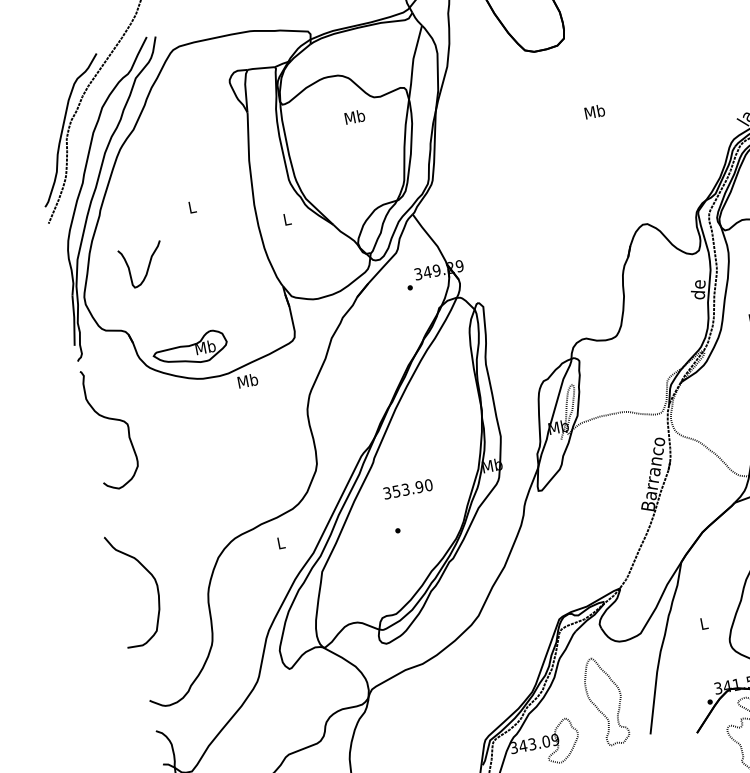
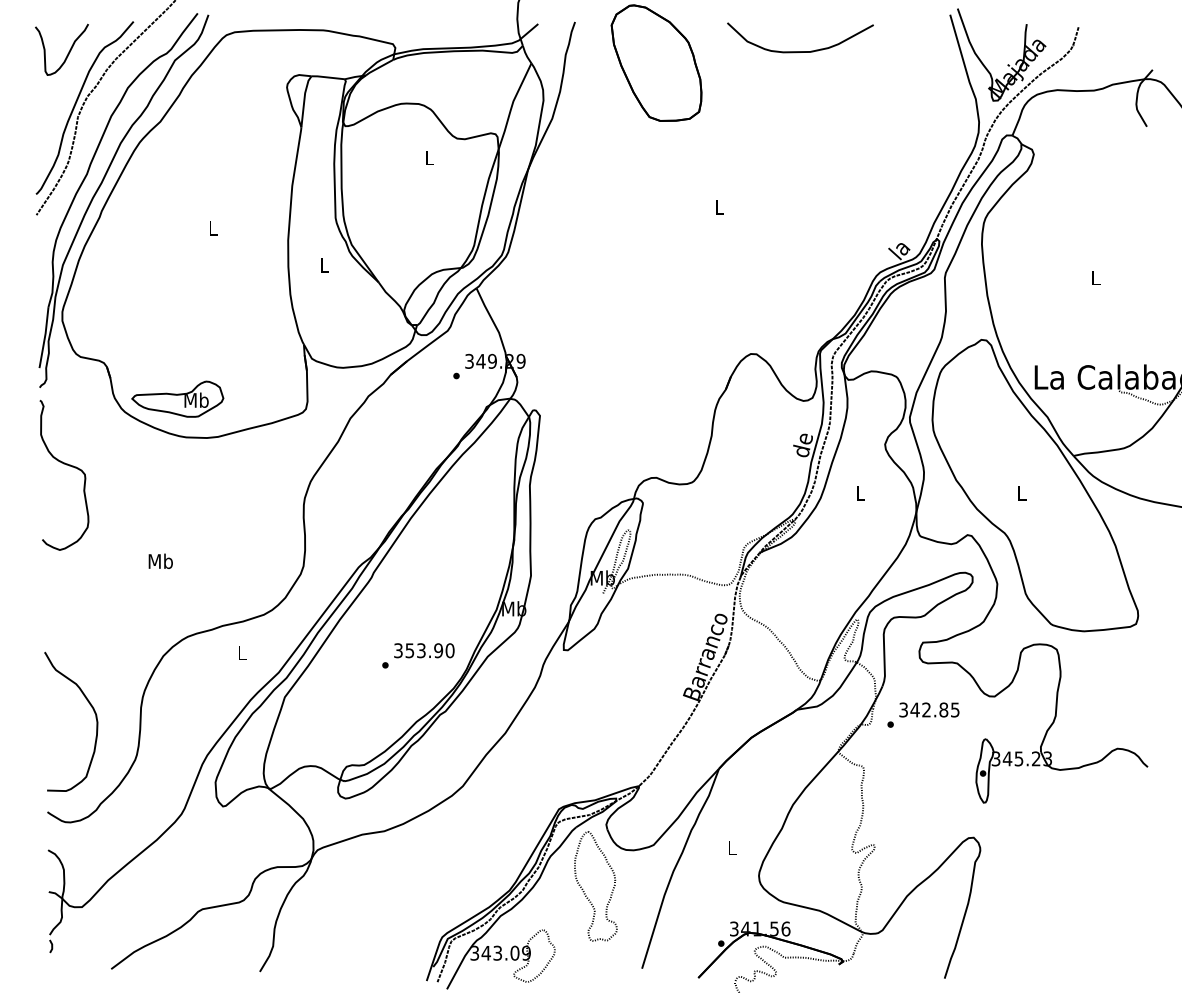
text: (594, 111) -> (719, 206), Mb -> L
text: (354, 116) -> (429, 157), Mb -> L
curve: (147, 267) -> (67, 53), moved
text: (247, 380) -> (160, 560), moved
text: (408, 489) -> (424, 650), moved
curve: (152, 577) -> (93, 711), moved
part: (597, 707) -> (584, 891), moved

